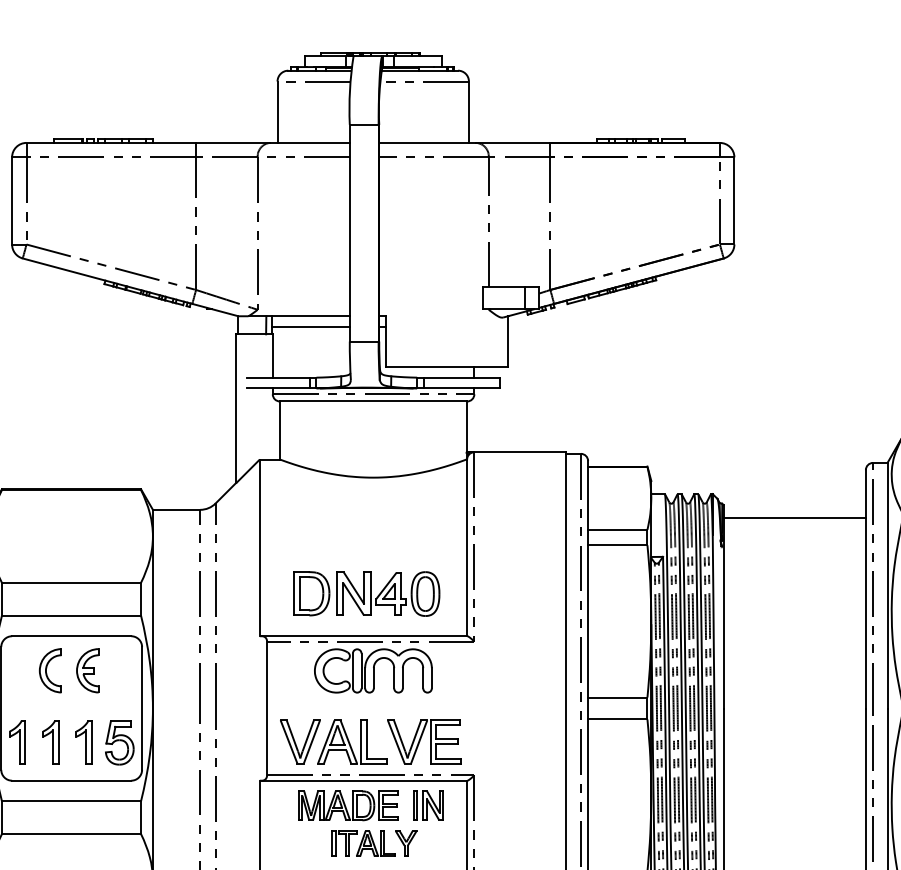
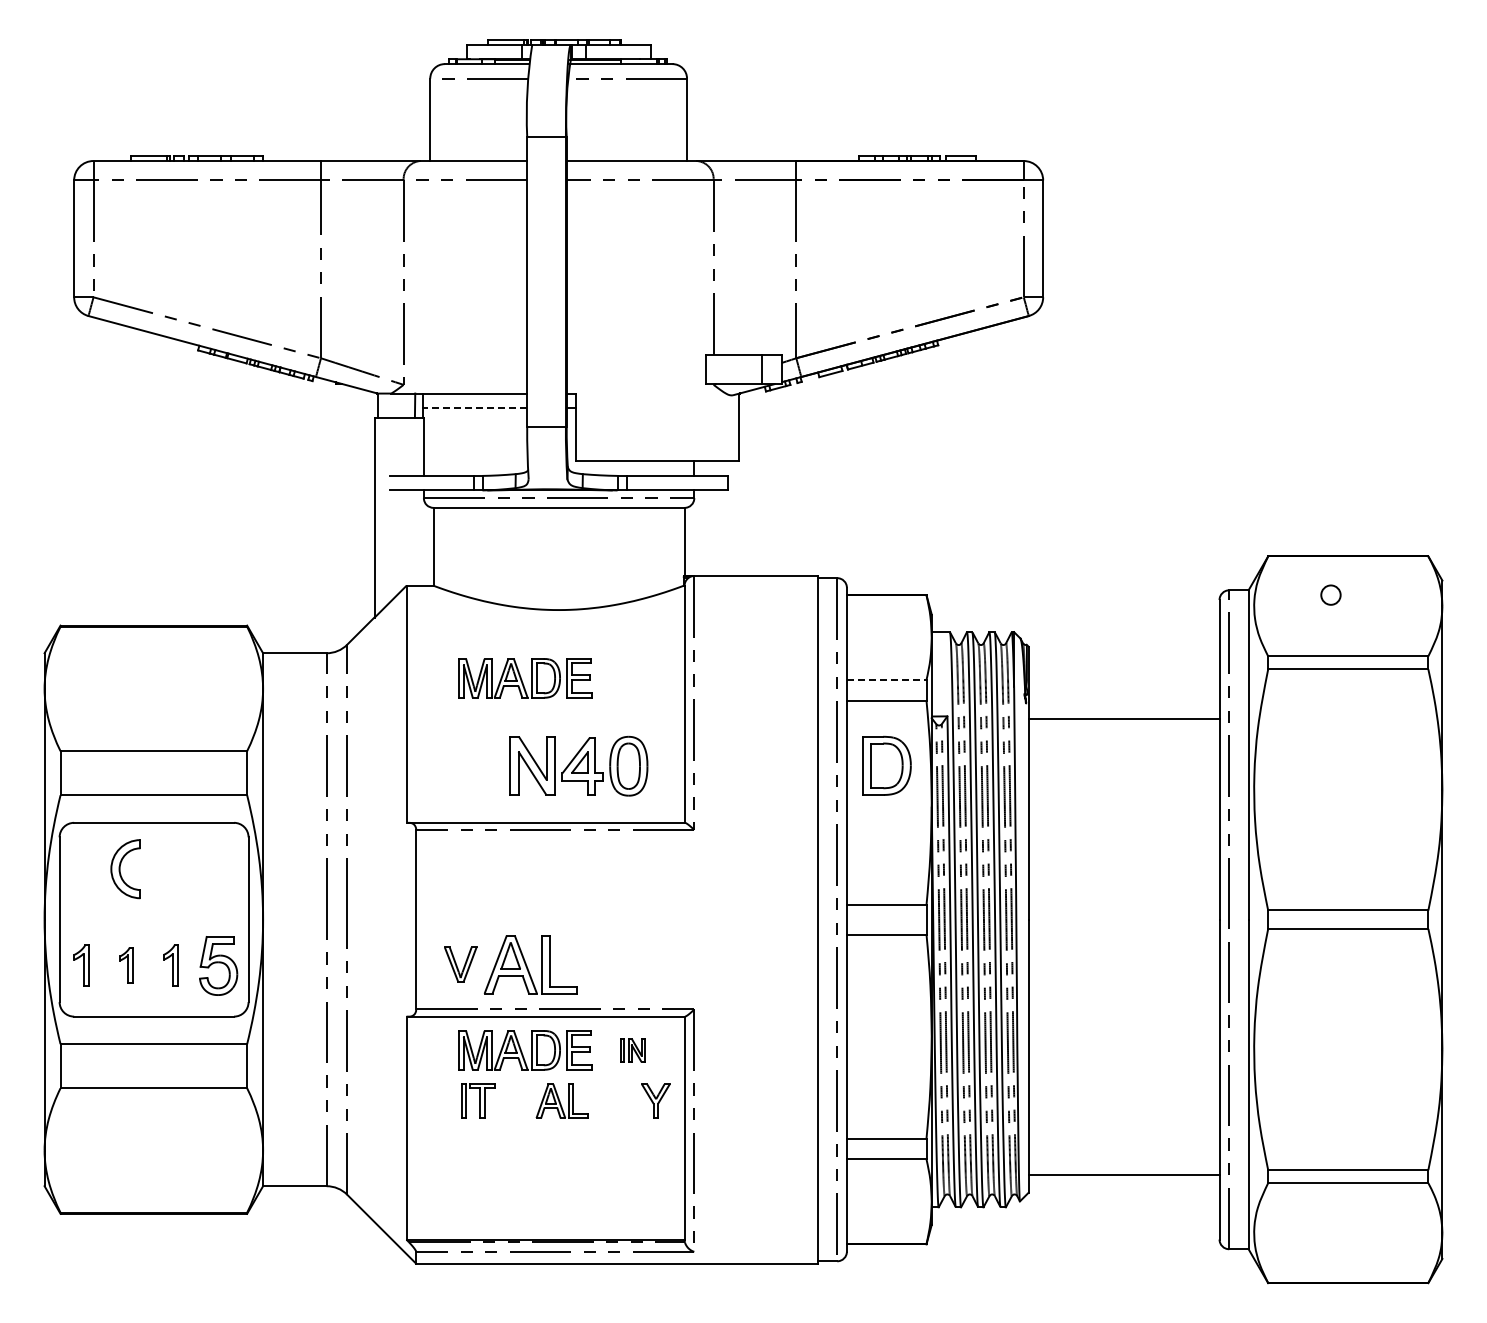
line: (310, 327) -> (474, 408), solid -> dashed
line: (794, 518) -> (1123, 719), moved
part: (348, 528) -> (525, 678), added
line: (617, 530) -> (886, 680), solid -> dashed
part: (311, 593) -> (886, 765), moved
part: (87, 671) -> (175, 869), removed
part: (373, 671) -> (558, 869), removed
part: (17, 741) -> (81, 964), size x0.7
part: (51, 741) -> (126, 964), size x0.6
part: (83, 741) -> (170, 964), size x0.7
part: (300, 741) -> (460, 964), size x0.6
part: (424, 741) -> (627, 964), removed
part: (428, 805) -> (632, 1050), size x0.6
part: (344, 843) -> (478, 1100), moved
part: (405, 843) -> (655, 1100), moved

